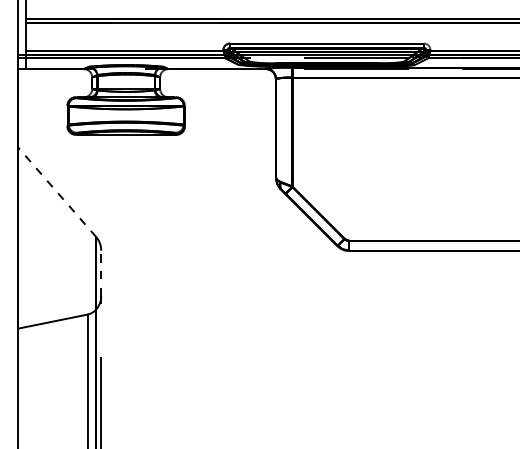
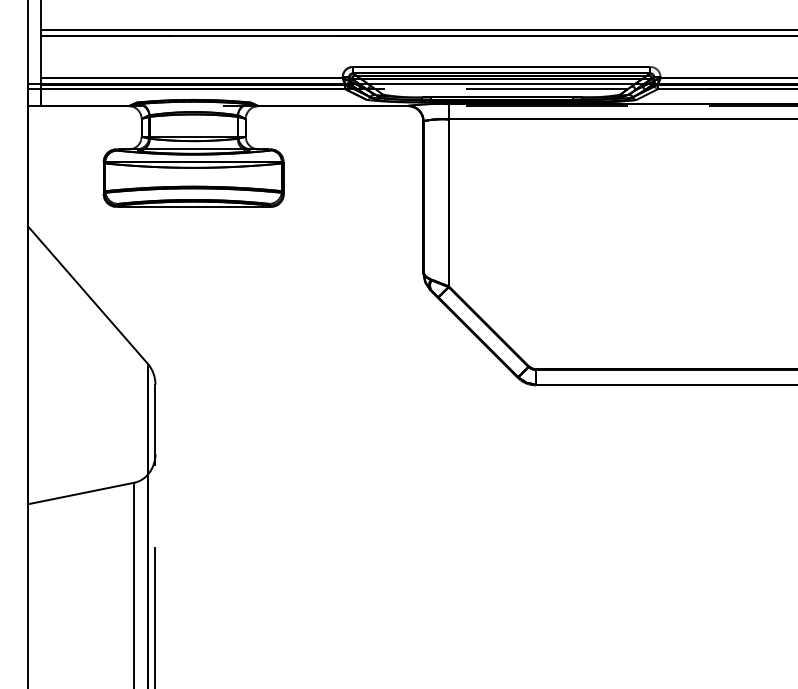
line: (57, 192) -> (88, 295), dashed -> solid
line: (101, 273) -> (155, 419), dashed -> solid

